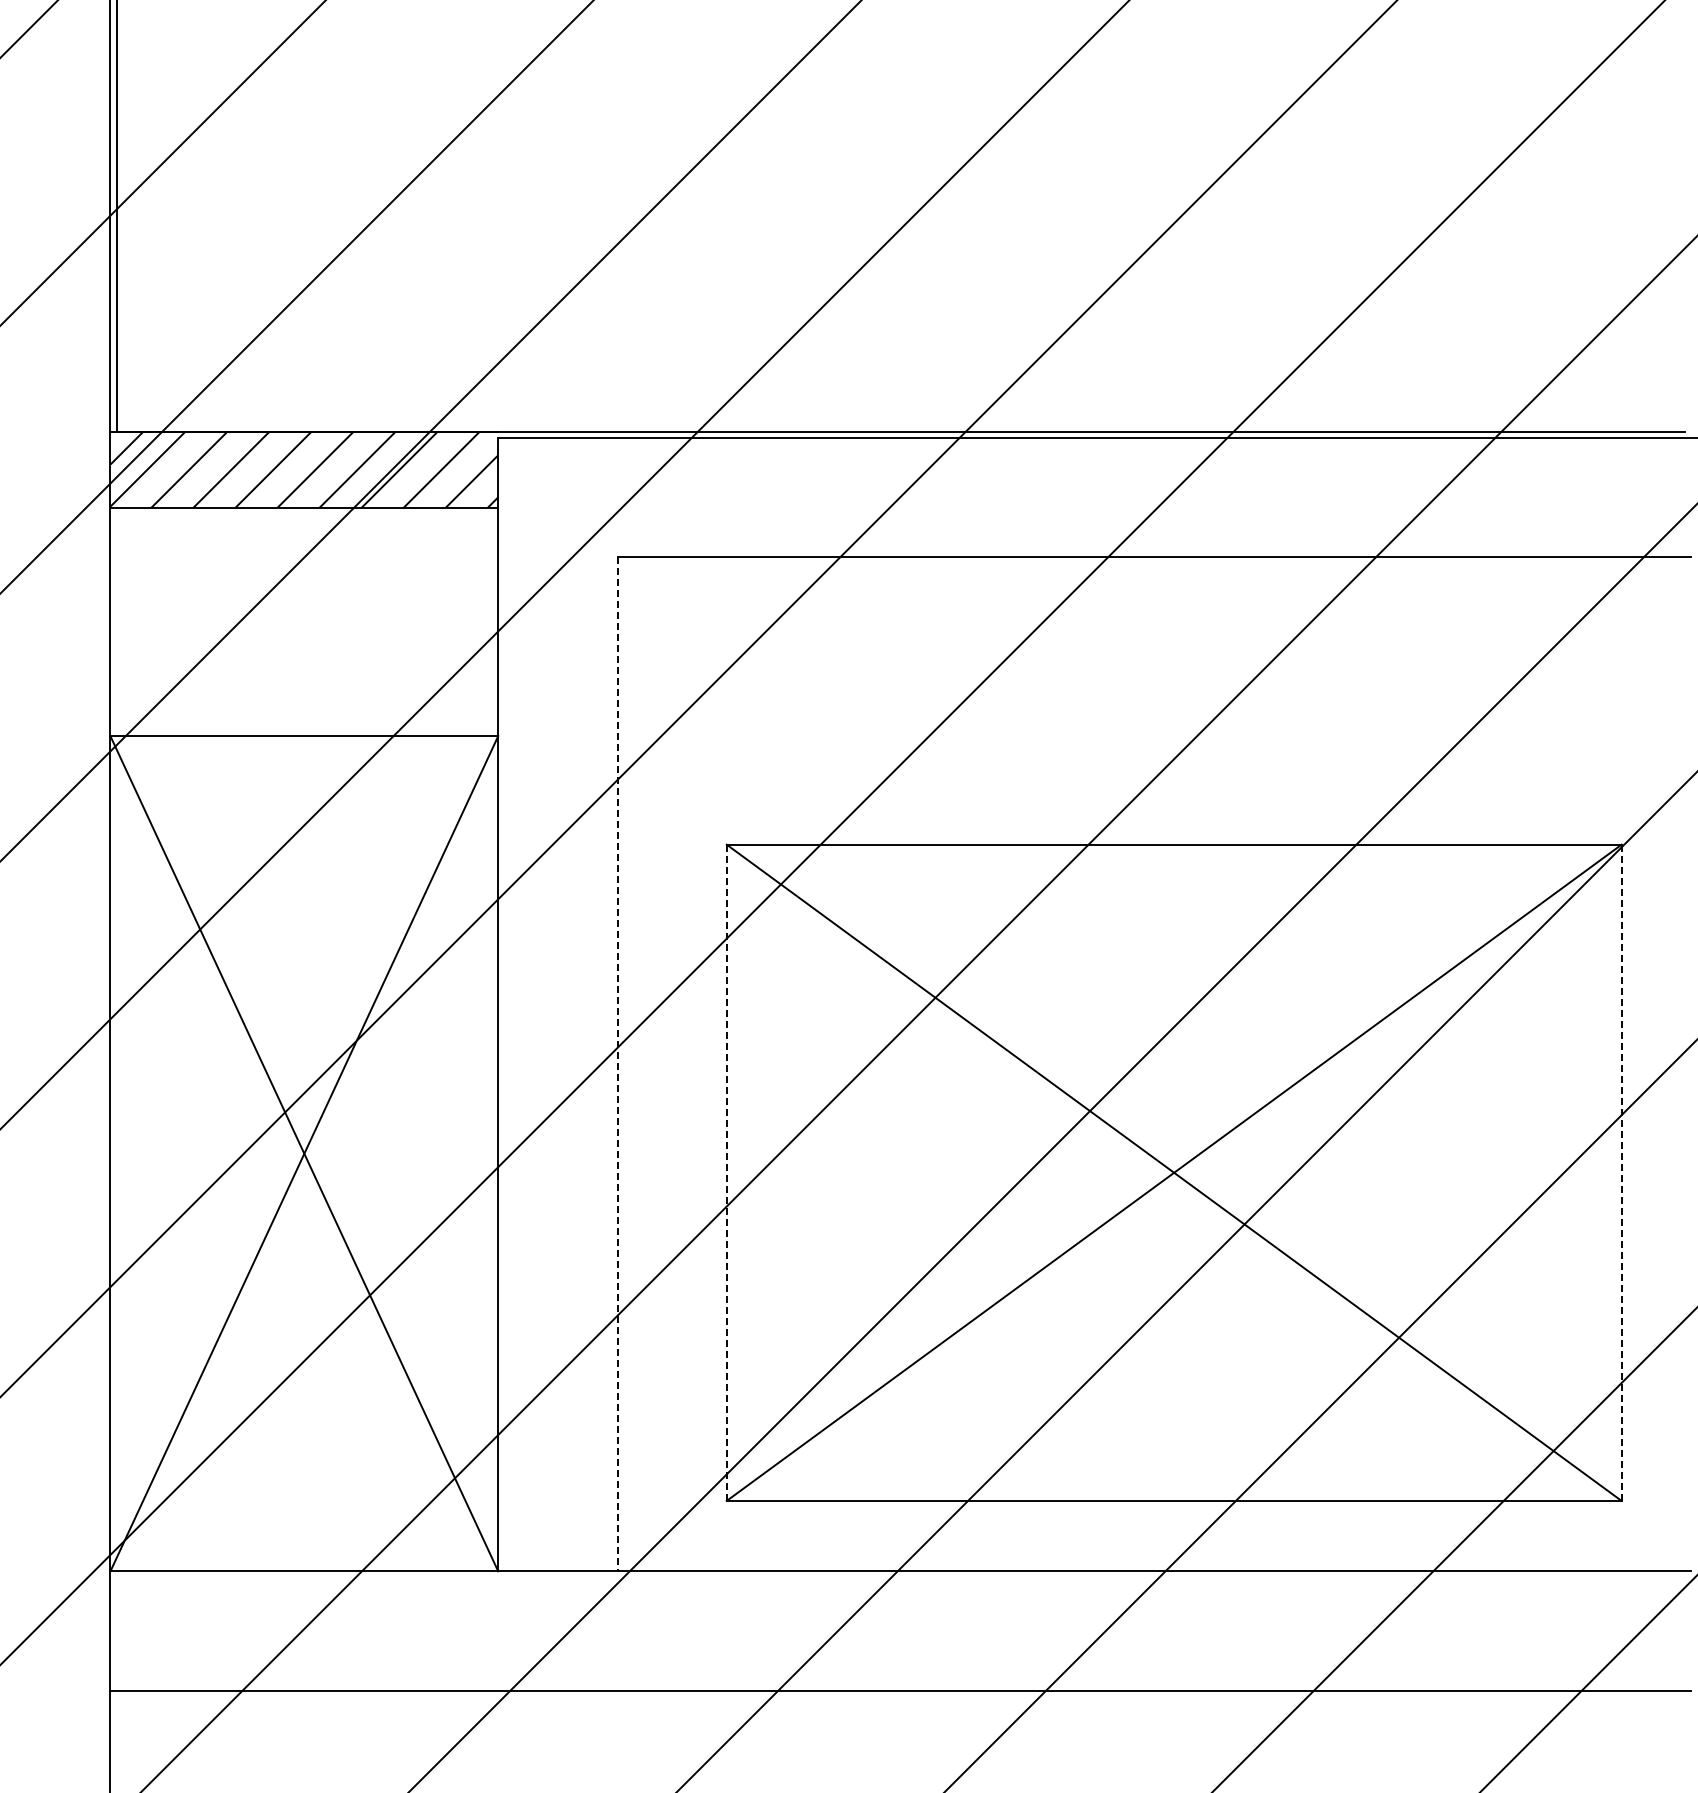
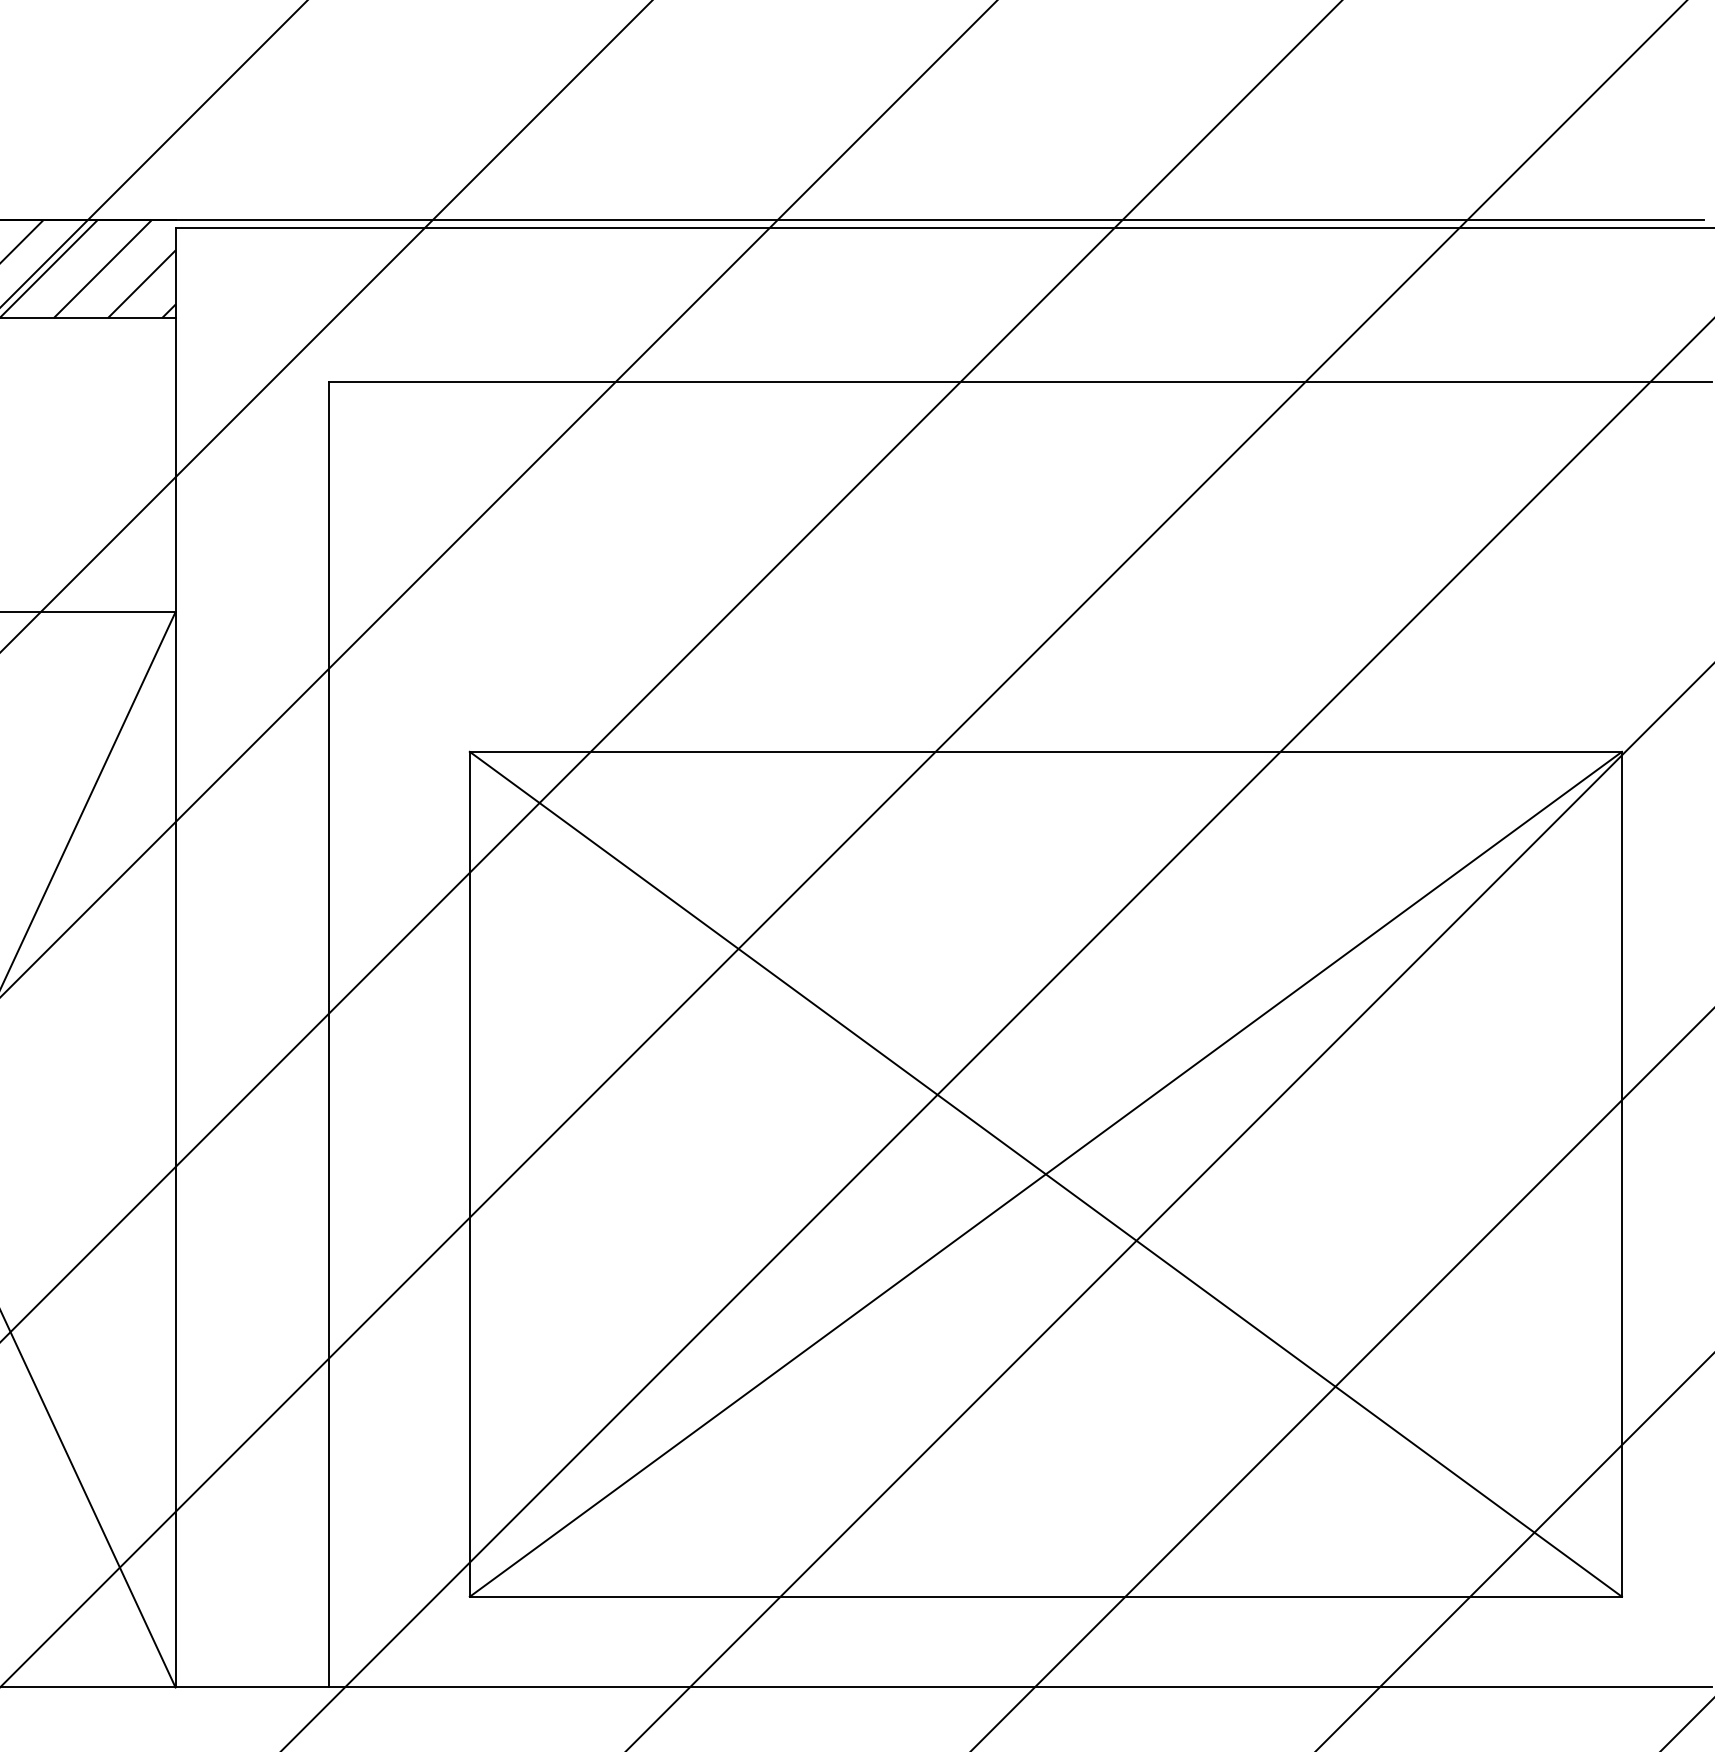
line: (617, 1064) -> (329, 1034), dashed -> solid
line: (1621, 1172) -> (1621, 1173), dashed -> solid
line: (726, 1173) -> (469, 1175), dashed -> solid

